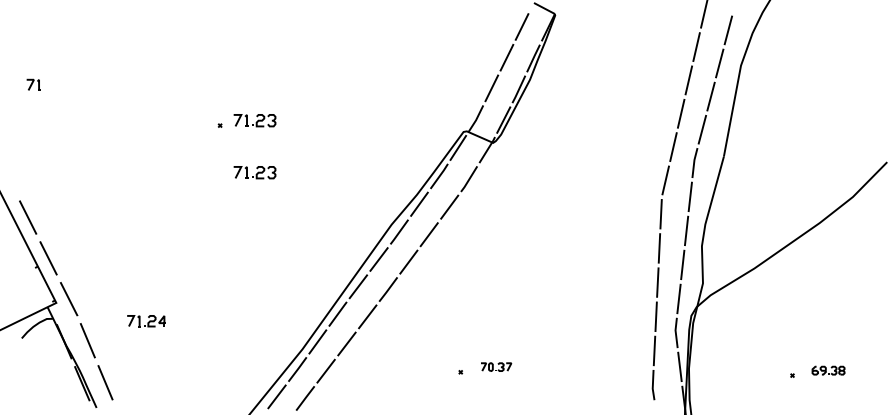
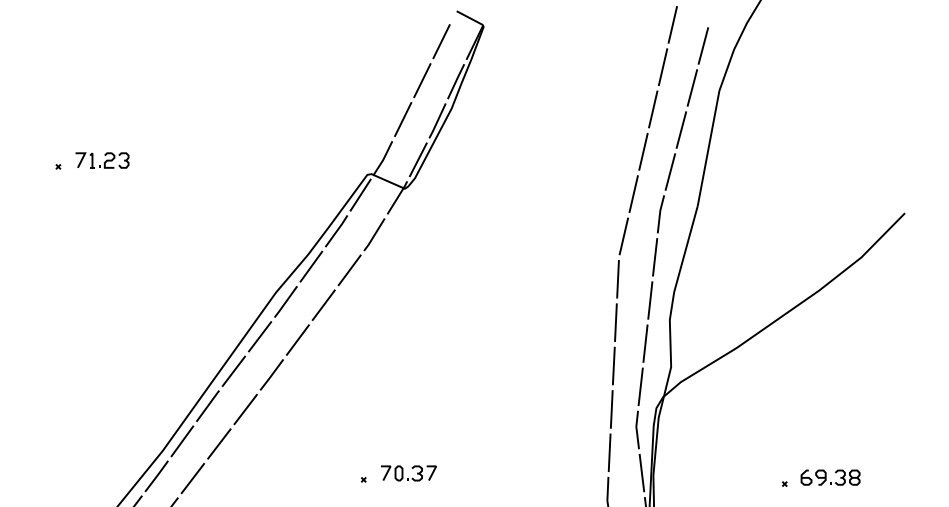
part: (254, 172) -> (101, 226), removed
part: (496, 366) -> (409, 472), size x1.43
part: (828, 370) -> (830, 477), size x1.43

